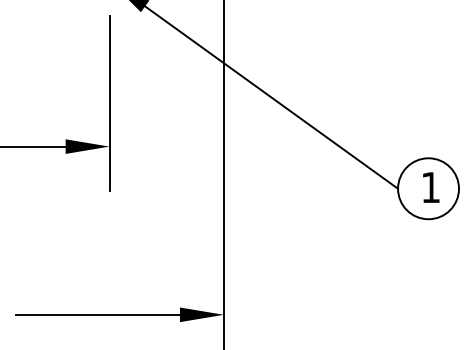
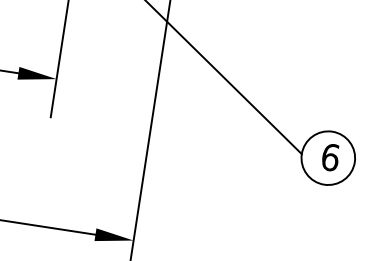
text: (430, 187) -> (330, 157), 1 -> 6

